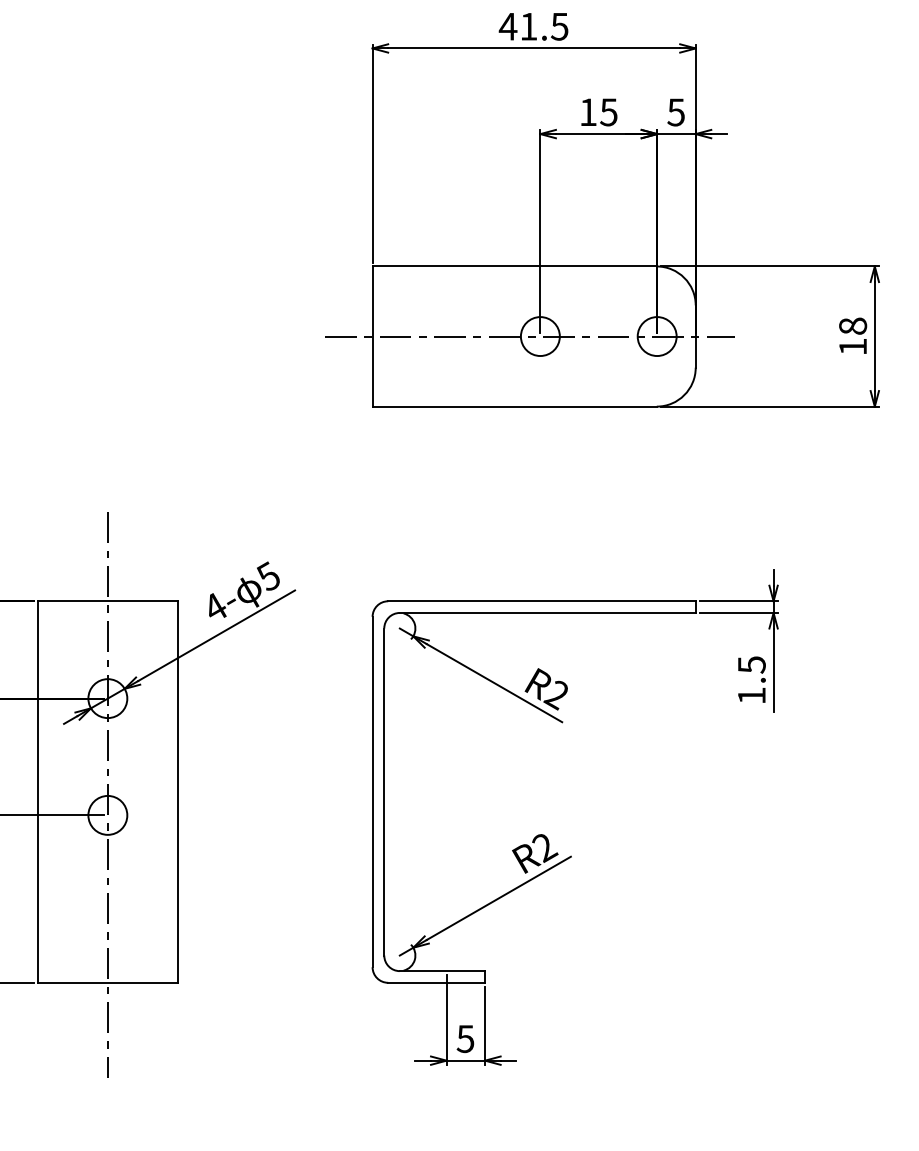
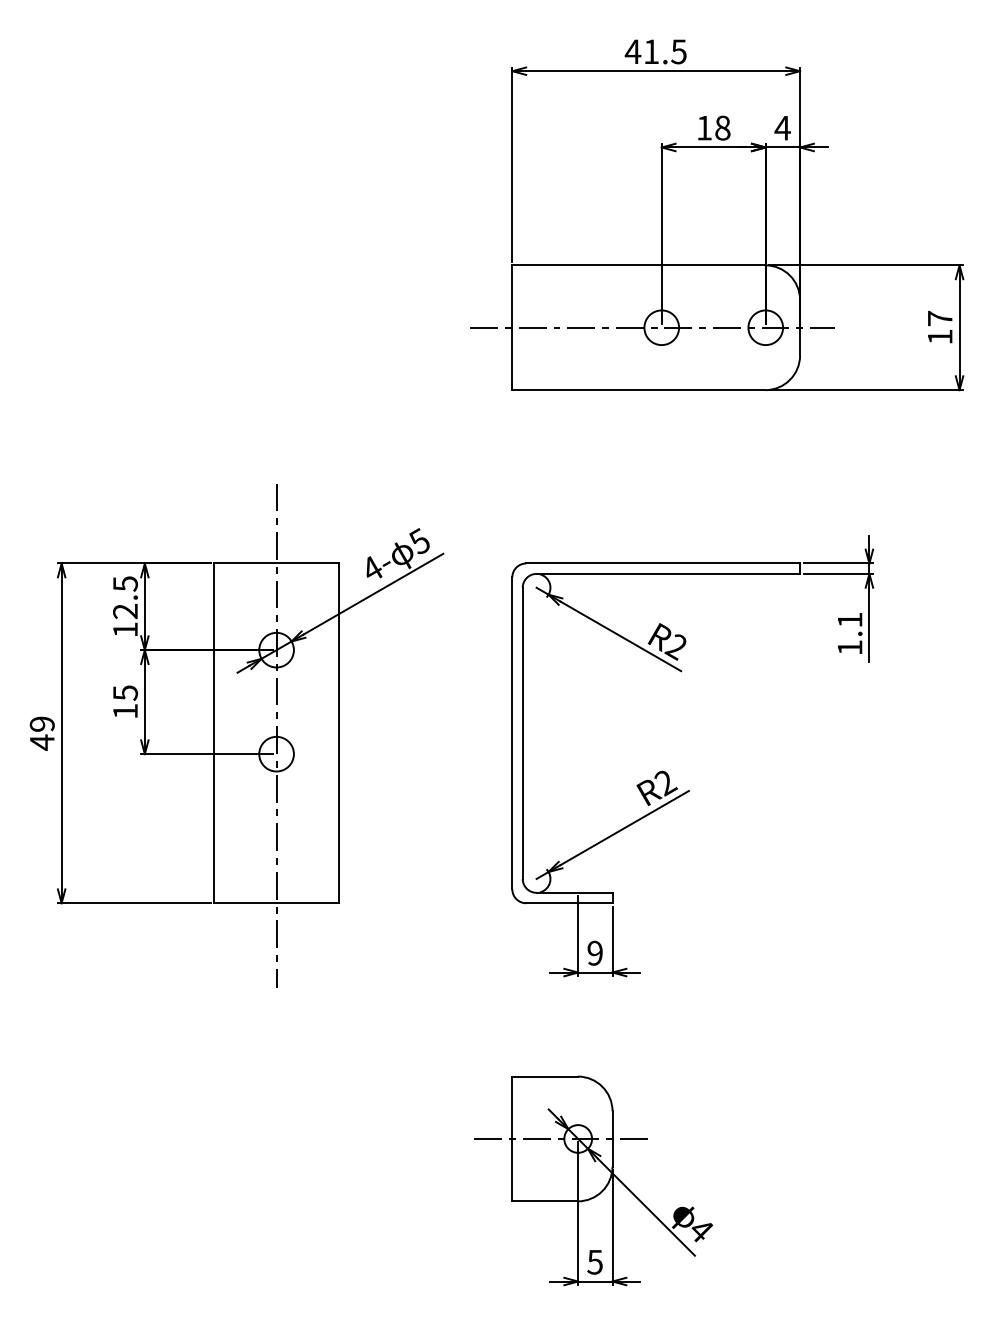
text: (608, 111) -> (722, 127), 15 -> 18
text: (675, 112) -> (782, 128), 5 -> 4
text: (852, 326) -> (939, 318), 18 -> 17
text: (752, 665) -> (850, 620), 1.5 -> 1.1
text: (464, 1038) -> (594, 952), 5 -> 9

